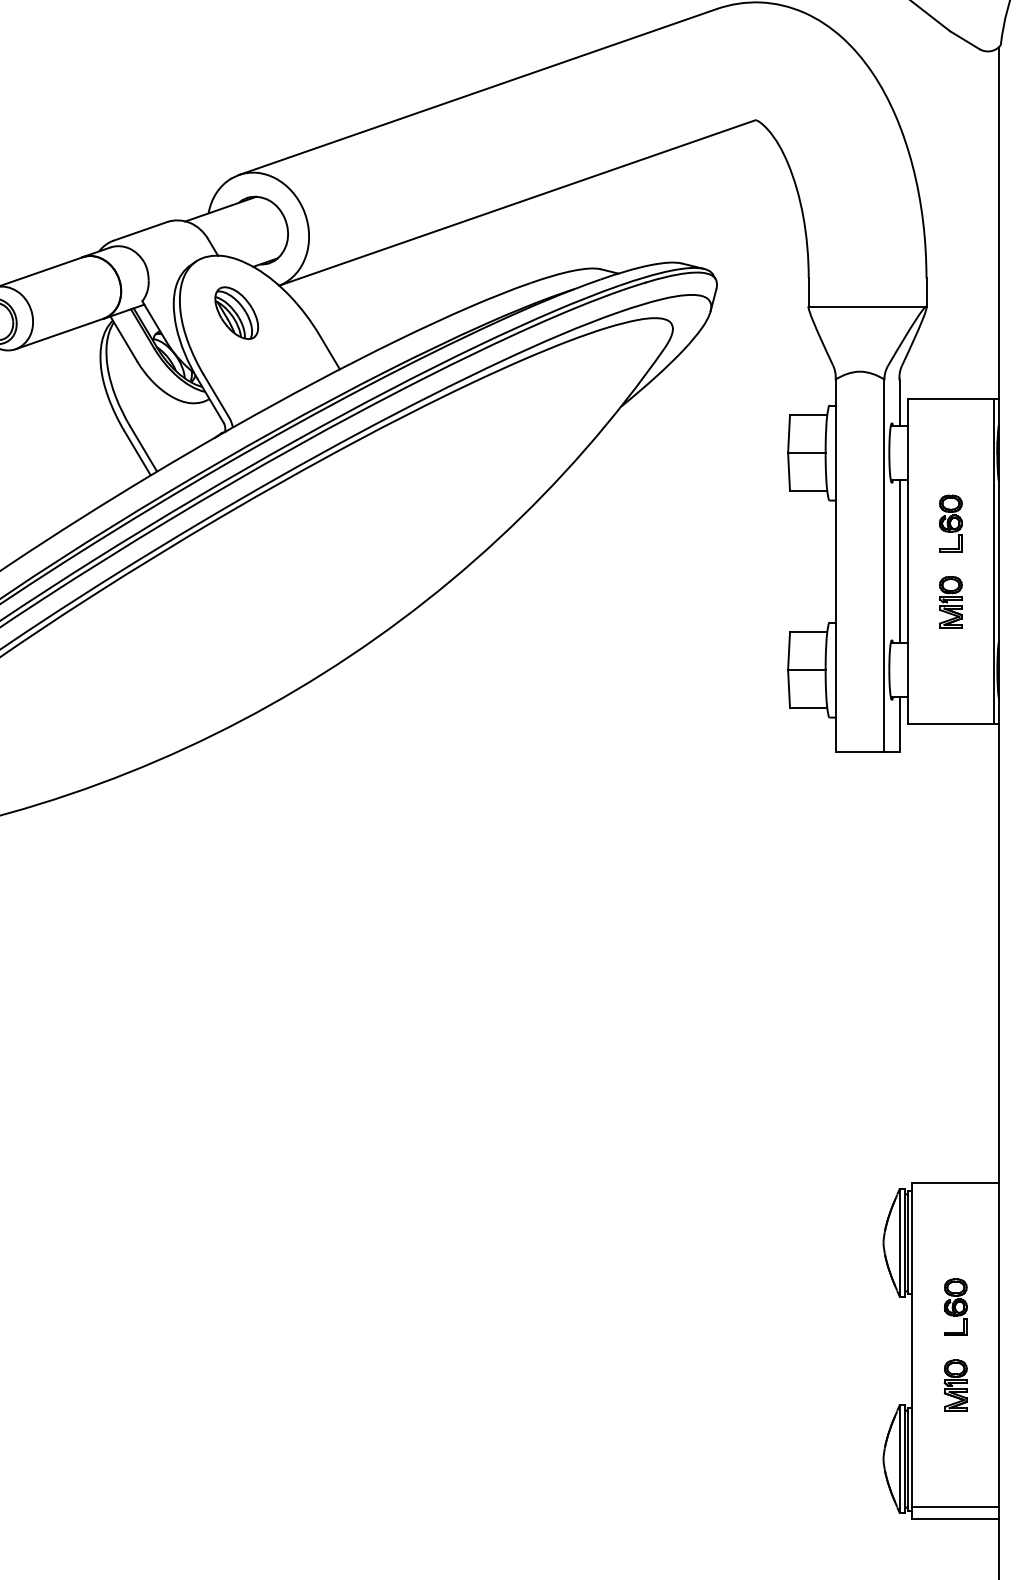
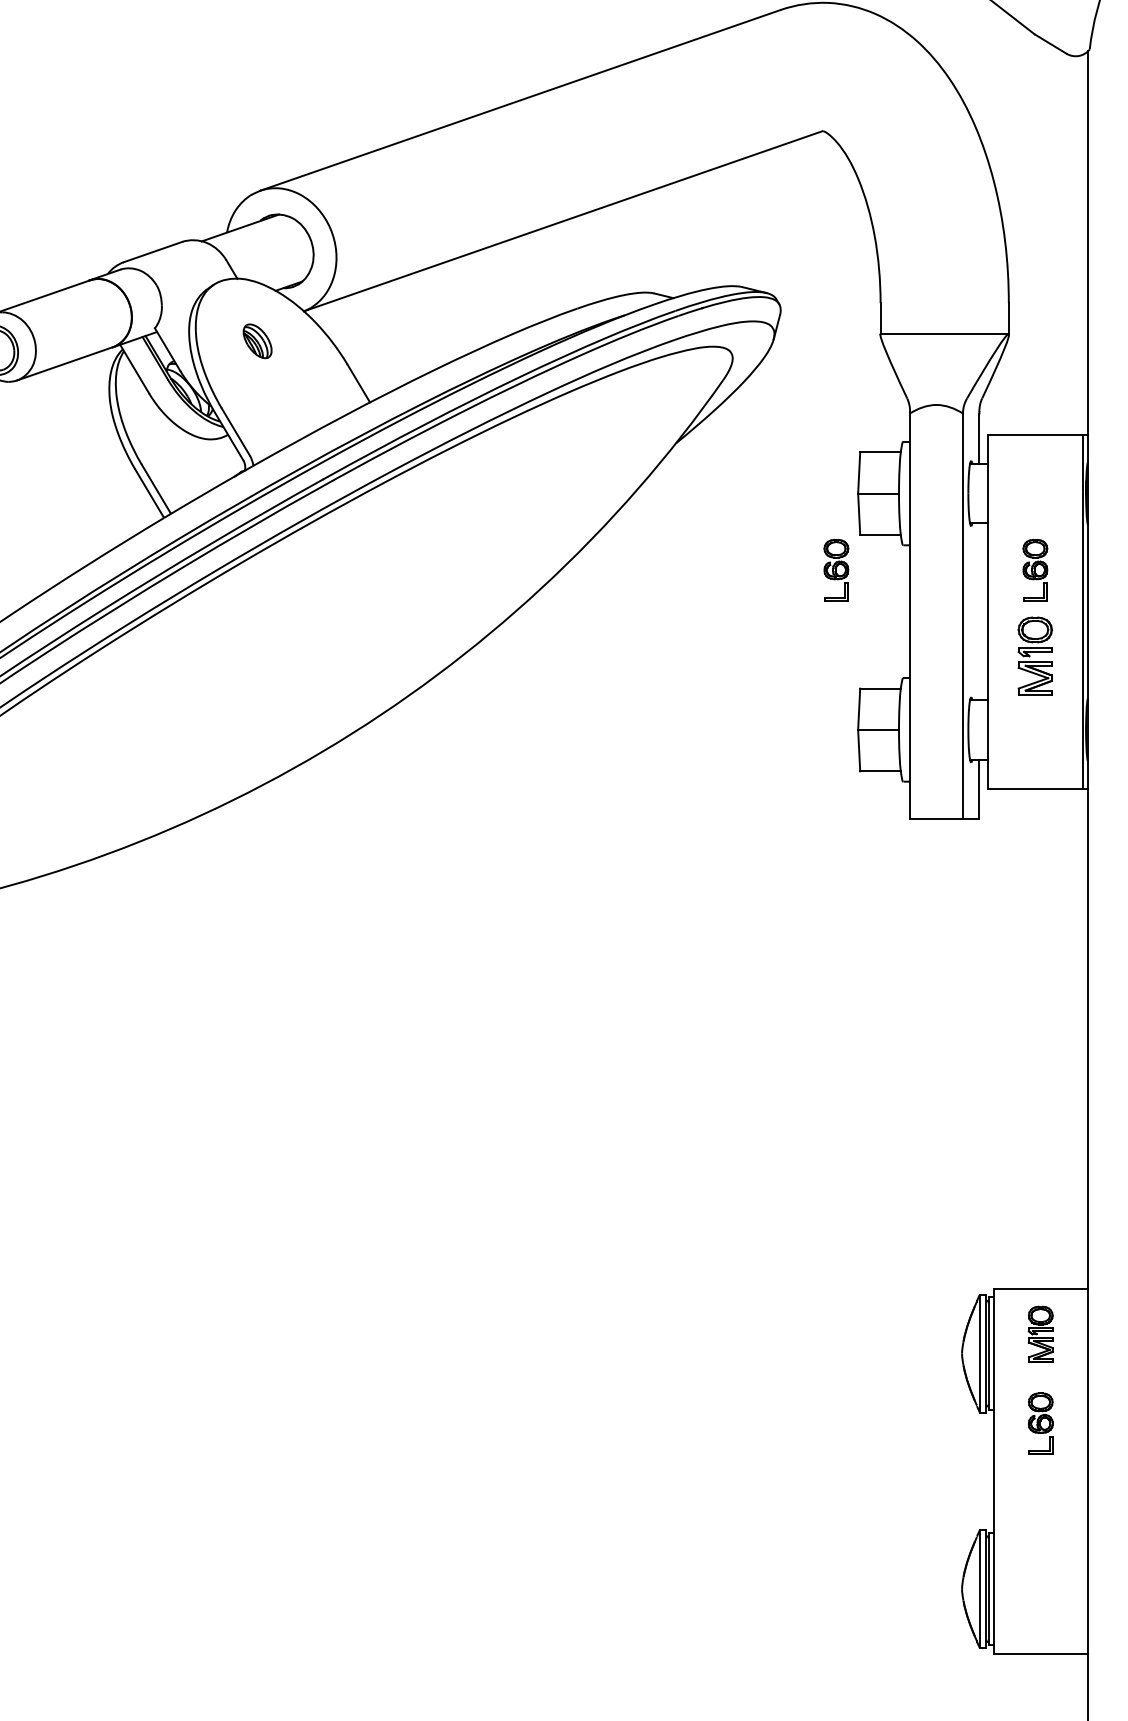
part: (236, 313) -> (257, 341), size x0.6
part: (768, 522) -> (836, 569), added
line: (899, 561) -> (979, 611), removed
part: (950, 601) -> (1035, 655), size x1.4
part: (955, 1385) -> (1040, 1333), moved
line: (955, 1507) -> (1040, 1641), removed

